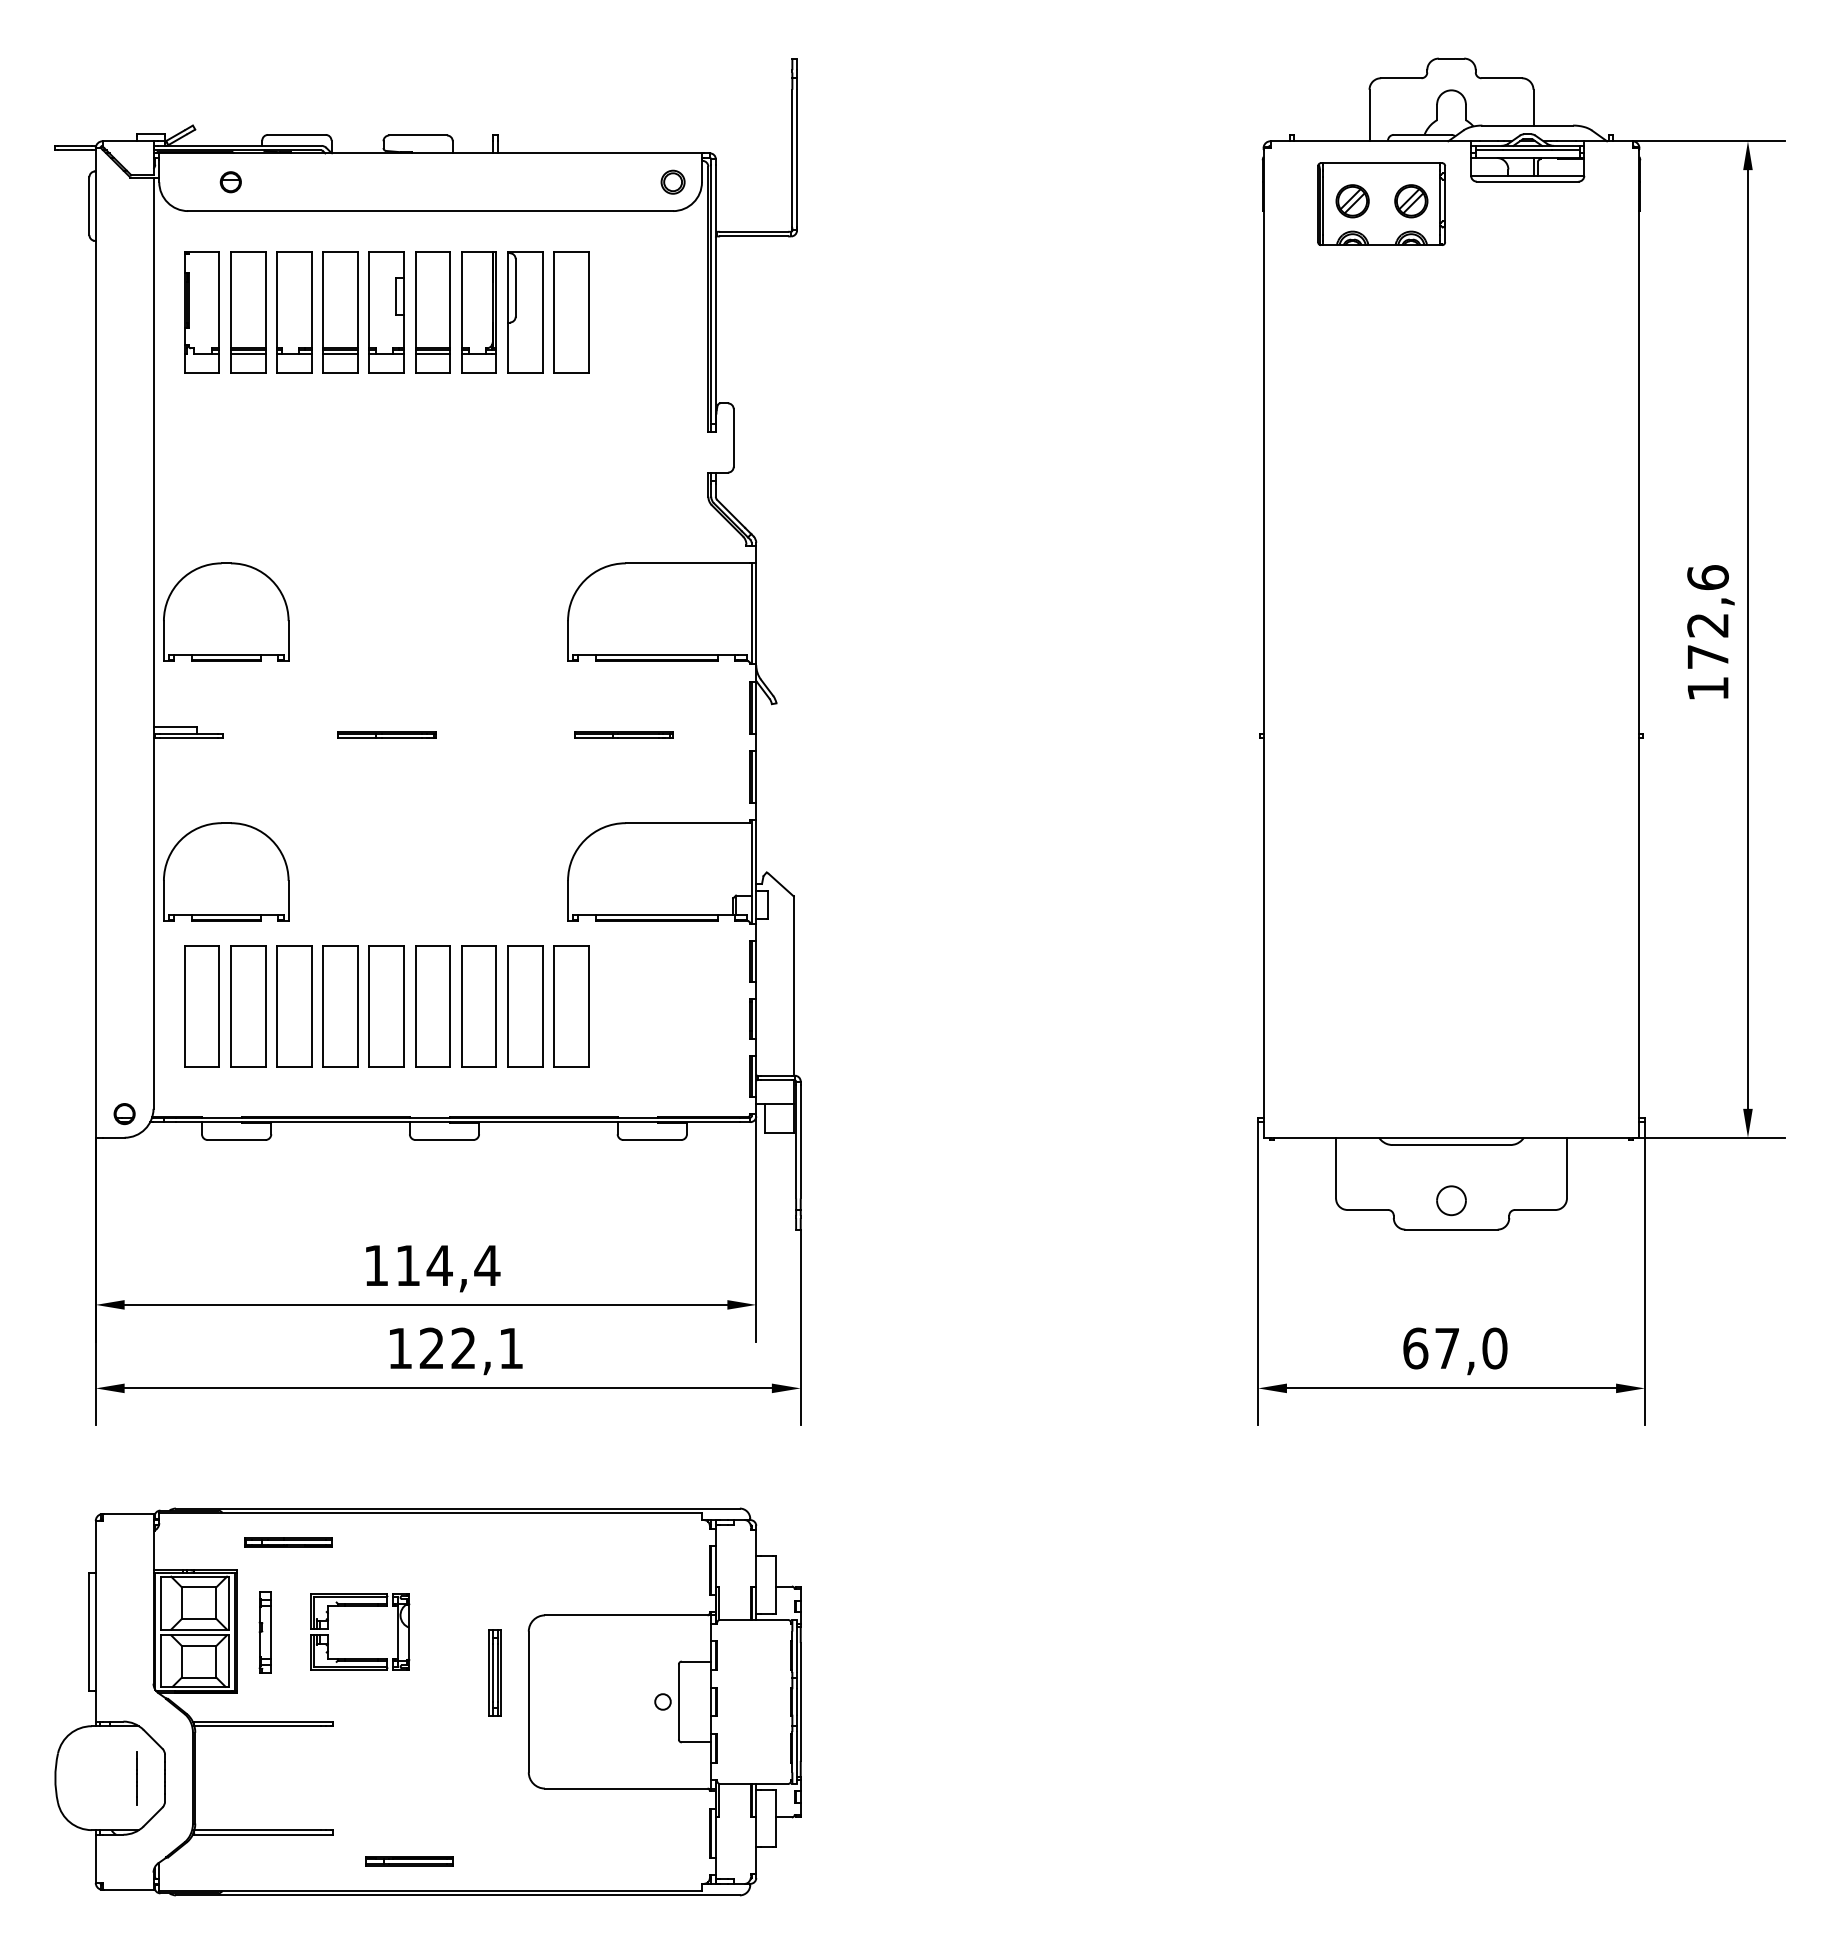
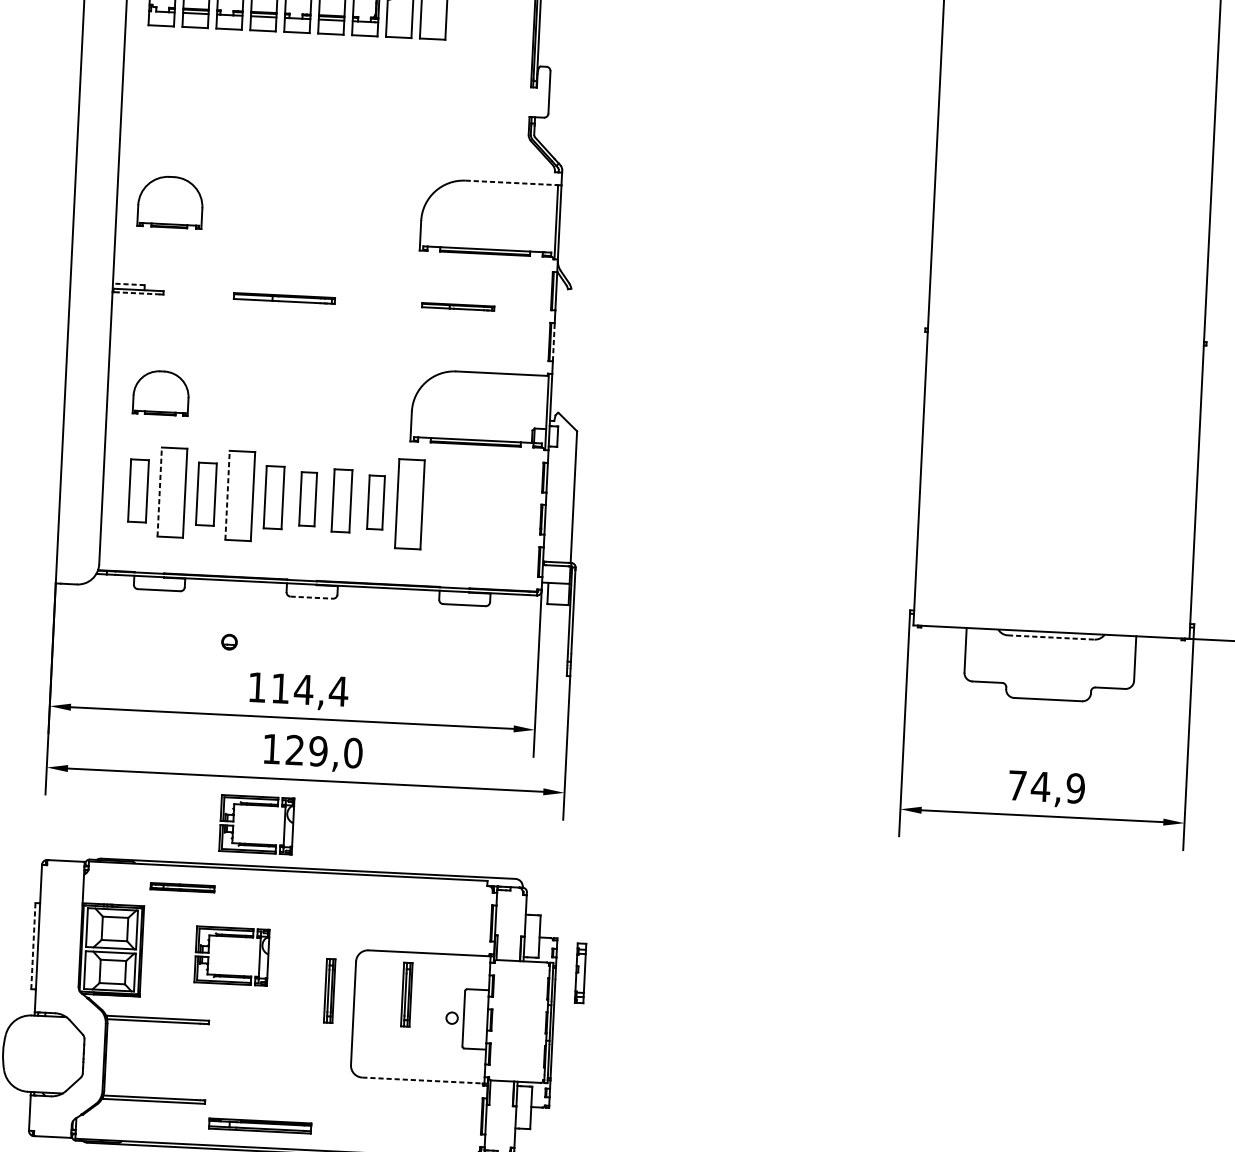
line: (688, 563) -> (511, 182), solid -> dashed
part: (226, 611) -> (170, 201), size x0.7
line: (175, 726) -> (129, 284), solid -> dashed
part: (386, 734) -> (283, 297), size x1.4
line: (188, 738) -> (138, 293), solid -> dashed
line: (756, 776) -> (554, 341), solid -> dashed
part: (226, 871) -> (161, 392), size x0.6
part: (201, 1006) -> (138, 490), size x0.7
line: (230, 1006) -> (159, 491), solid -> dashed
part: (294, 1006) -> (206, 494), size x0.7
line: (323, 1006) -> (227, 495), solid -> dashed
part: (386, 1006) -> (274, 497), size x0.7
part: (432, 1006) -> (307, 499), size x0.6
part: (478, 1006) -> (341, 500), size x0.7
part: (525, 1006) -> (376, 502), size x0.6
part: (124, 1114) -> (229, 642), moved
line: (444, 1140) -> (311, 597), solid -> dashed
line: (1451, 1145) -> (1051, 637), solid -> dashed
part: (1451, 1200) -> (1049, 678), removed
text: (487, 1348) -> (335, 752), 122,1 -> 129,0
text: (1455, 1348) -> (1046, 787), 67,0 -> 74,9
part: (385, 1426) -> (258, 805), added
line: (89, 1631) -> (33, 945), solid -> dashed
part: (264, 1632) -> (579, 973), moved
part: (599, 1672) -> (406, 994), added
line: (136, 1778) -> (62, 1055), removed
line: (626, 1788) -> (422, 1080), solid -> dashed
part: (409, 1861) -> (260, 1126), size x1.6

